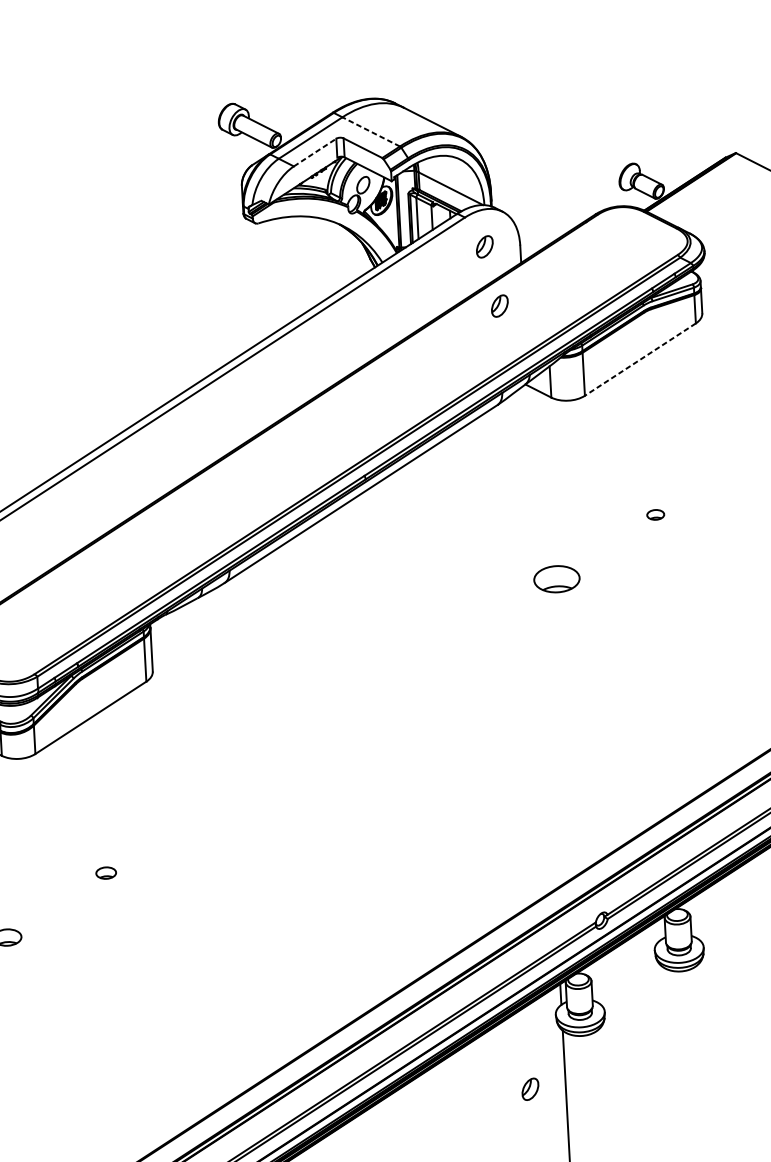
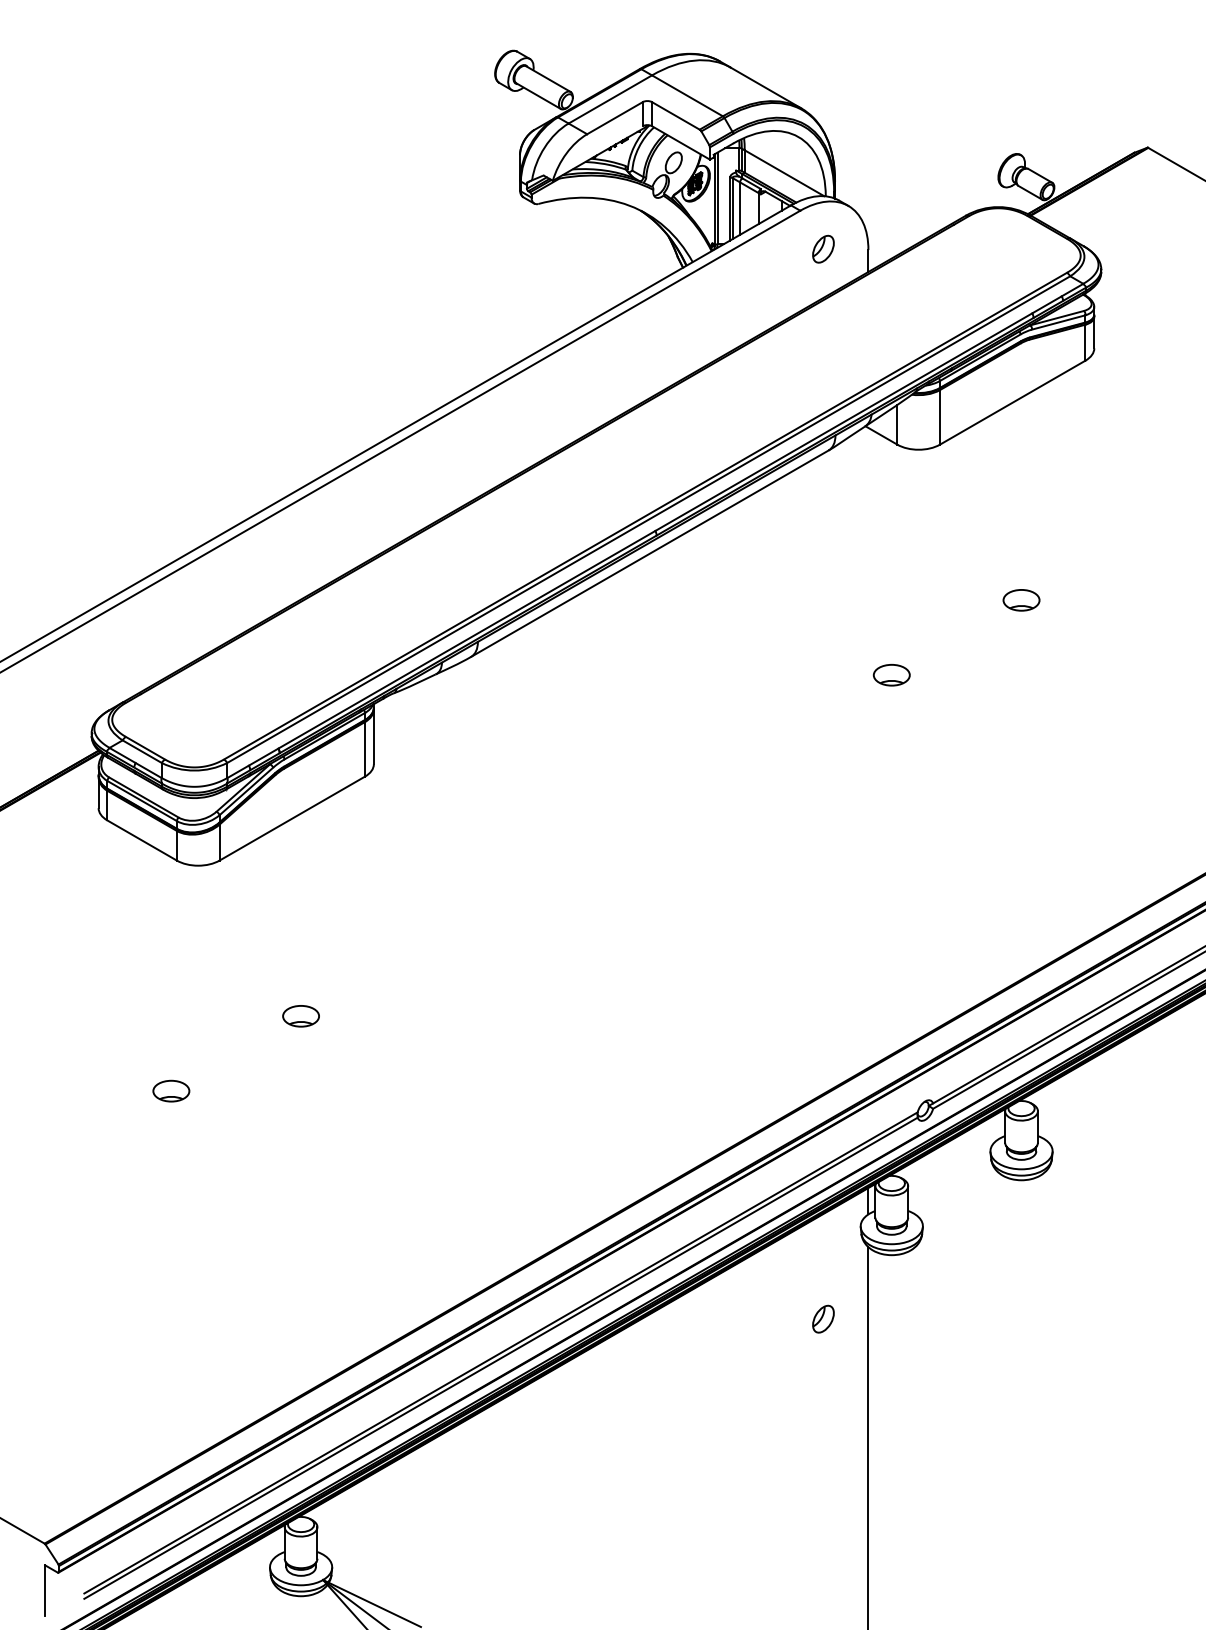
line: (371, 131) -> (687, 95), dashed -> solid
line: (315, 152) -> (615, 117), dashed -> solid
part: (499, 305) -> (838, 324), removed
line: (640, 359) -> (1012, 402), dashed -> solid
part: (655, 515) -> (1021, 600), size x1.67
part: (556, 579) -> (891, 675), size x0.62
part: (105, 873) -> (300, 1016), size x1.43

